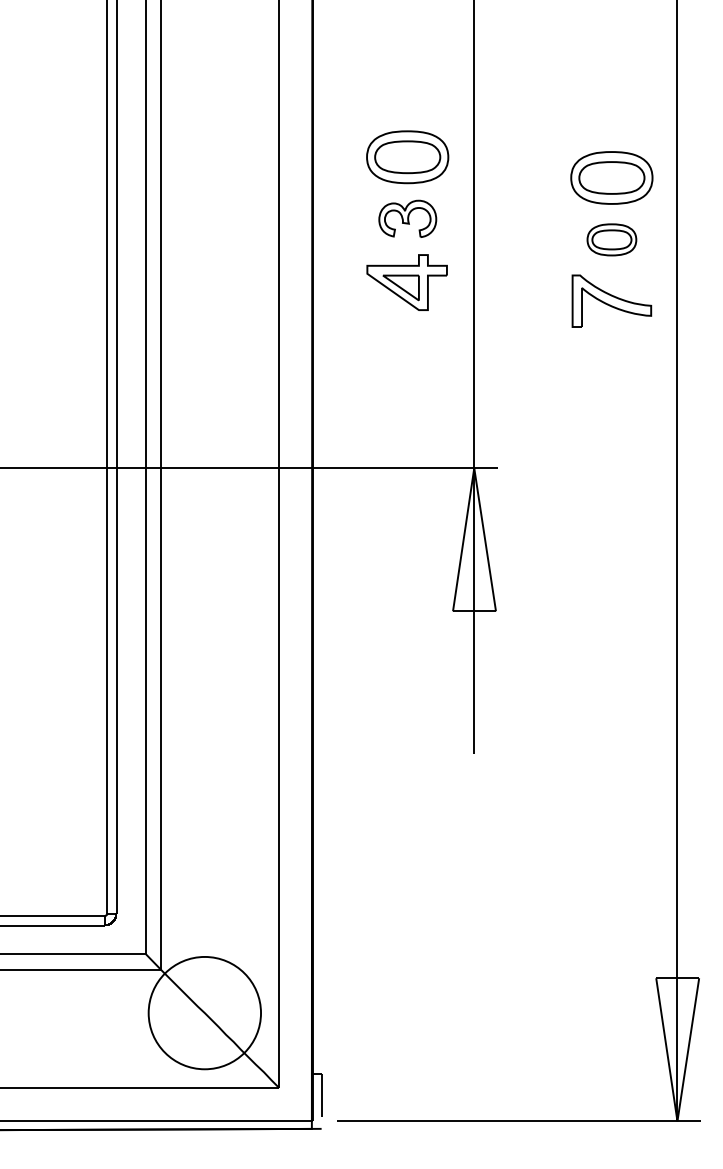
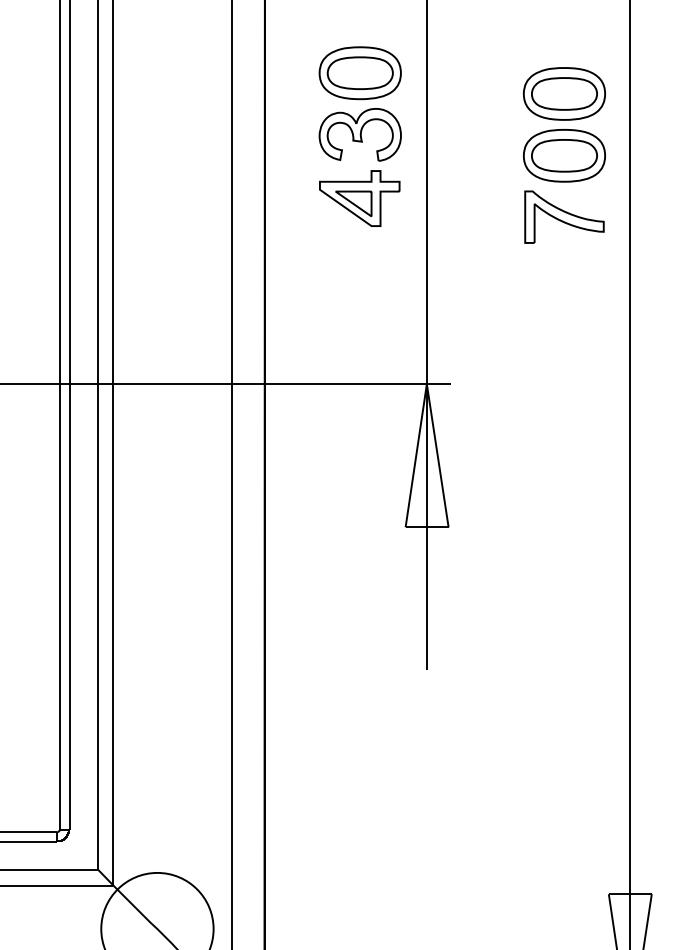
part: (407, 218) -> (360, 134), size x1.43
part: (611, 239) -> (564, 155), size x1.67

